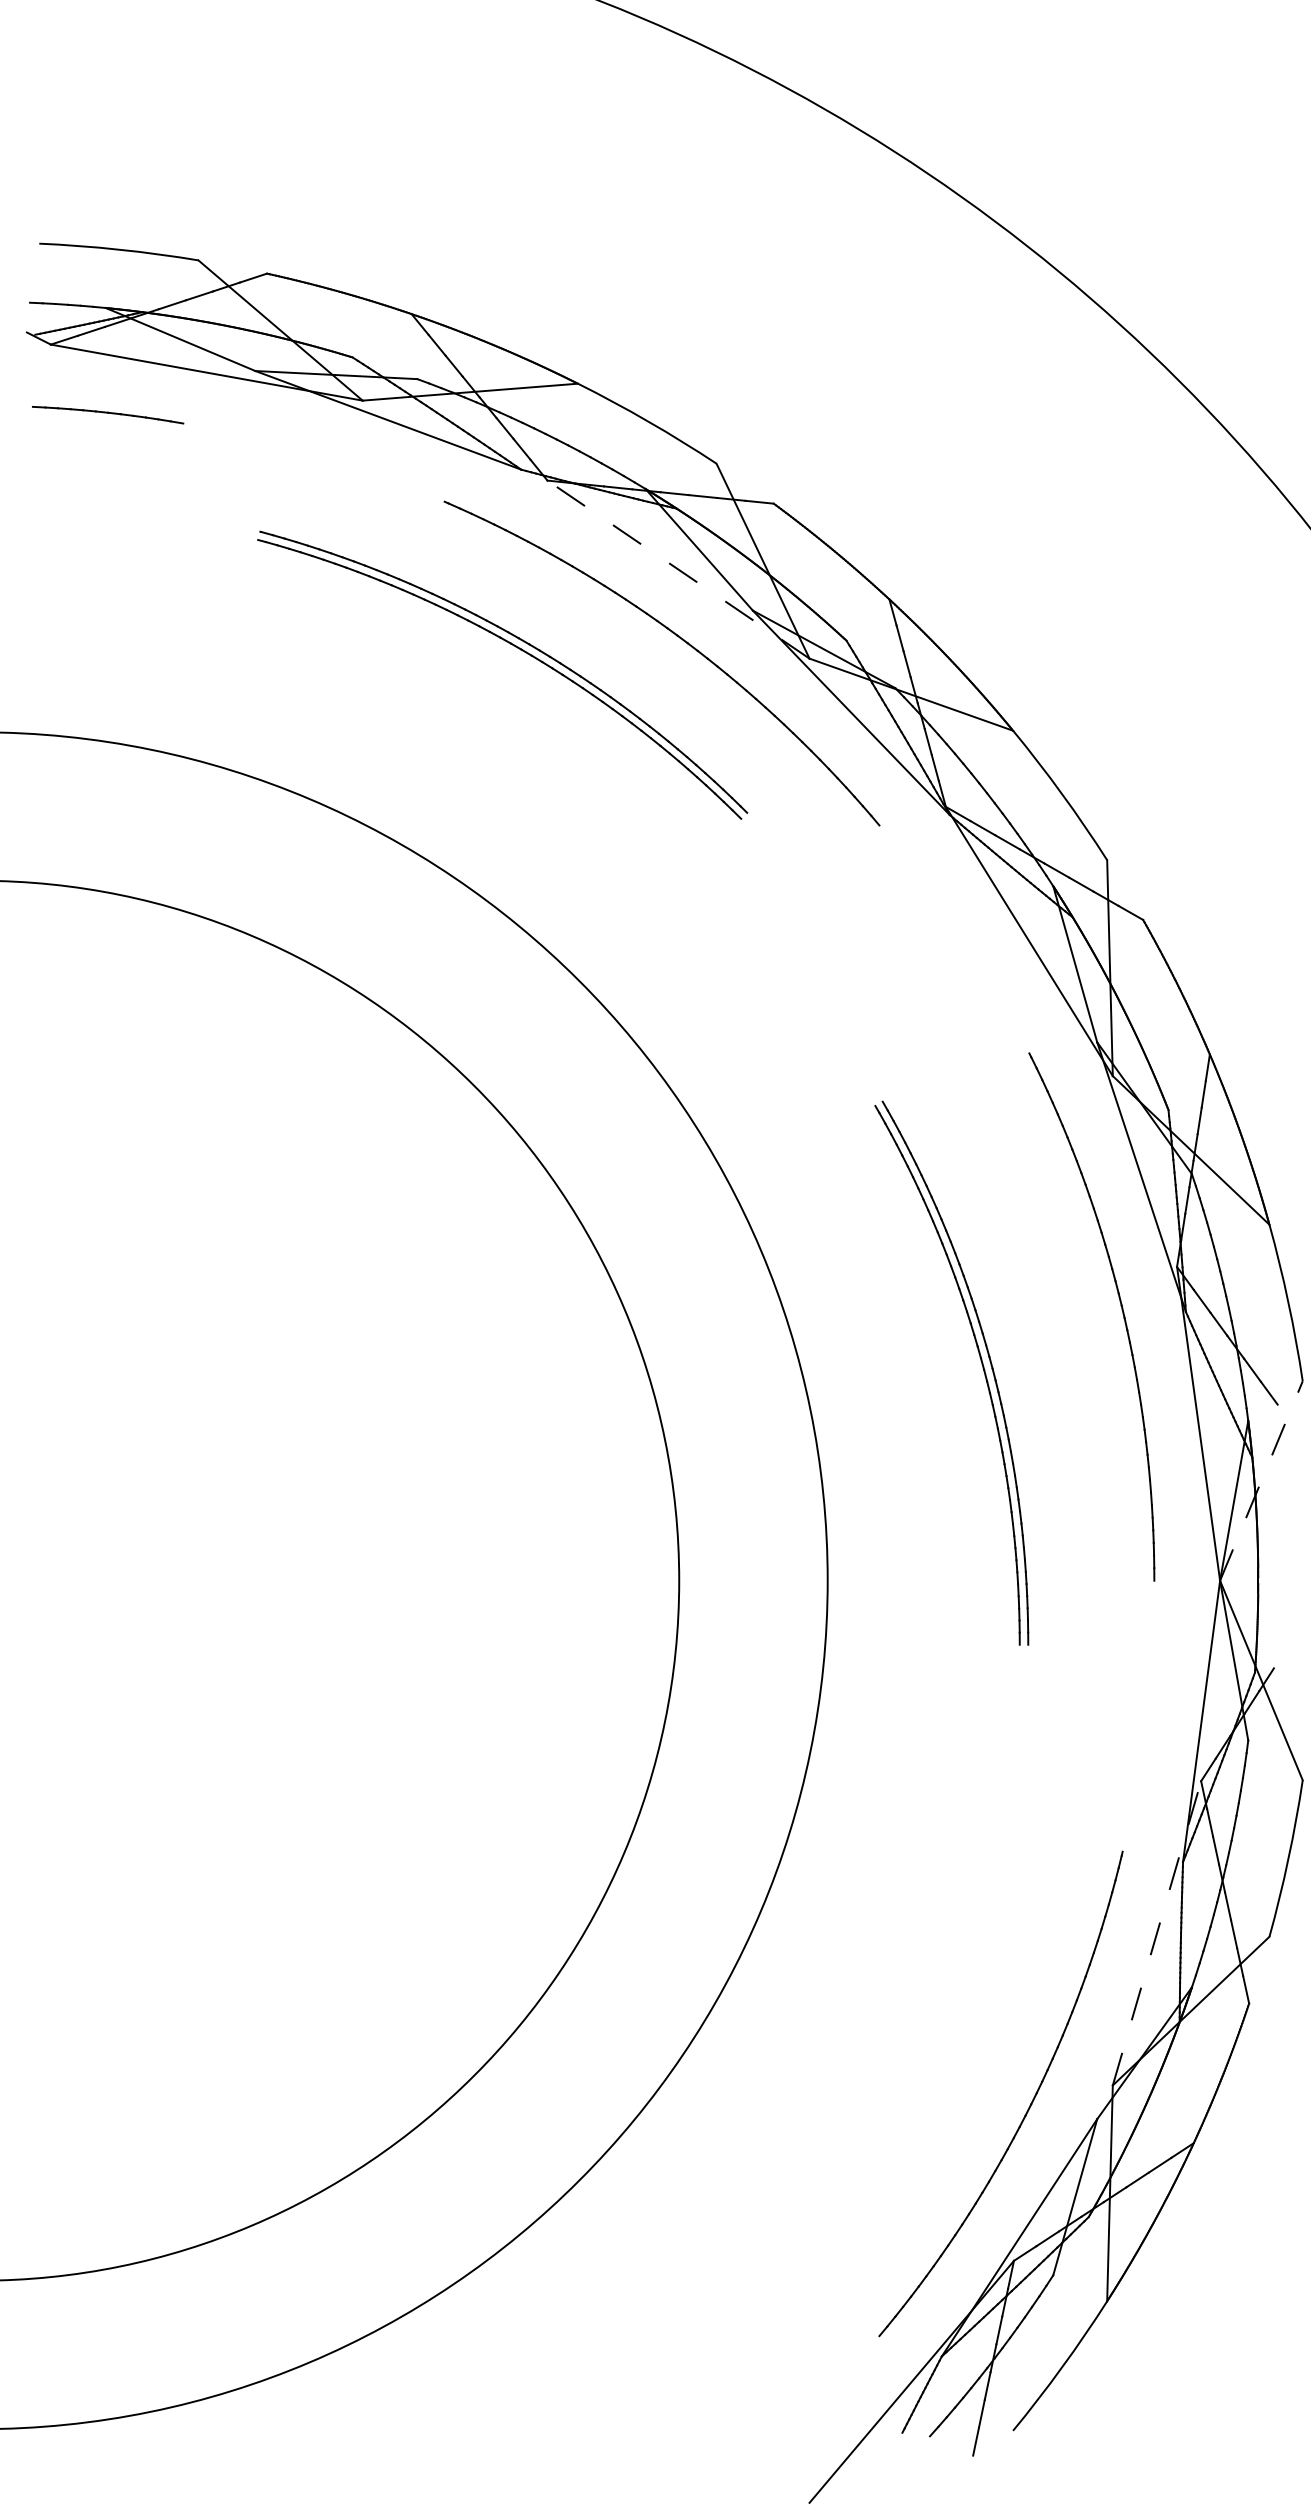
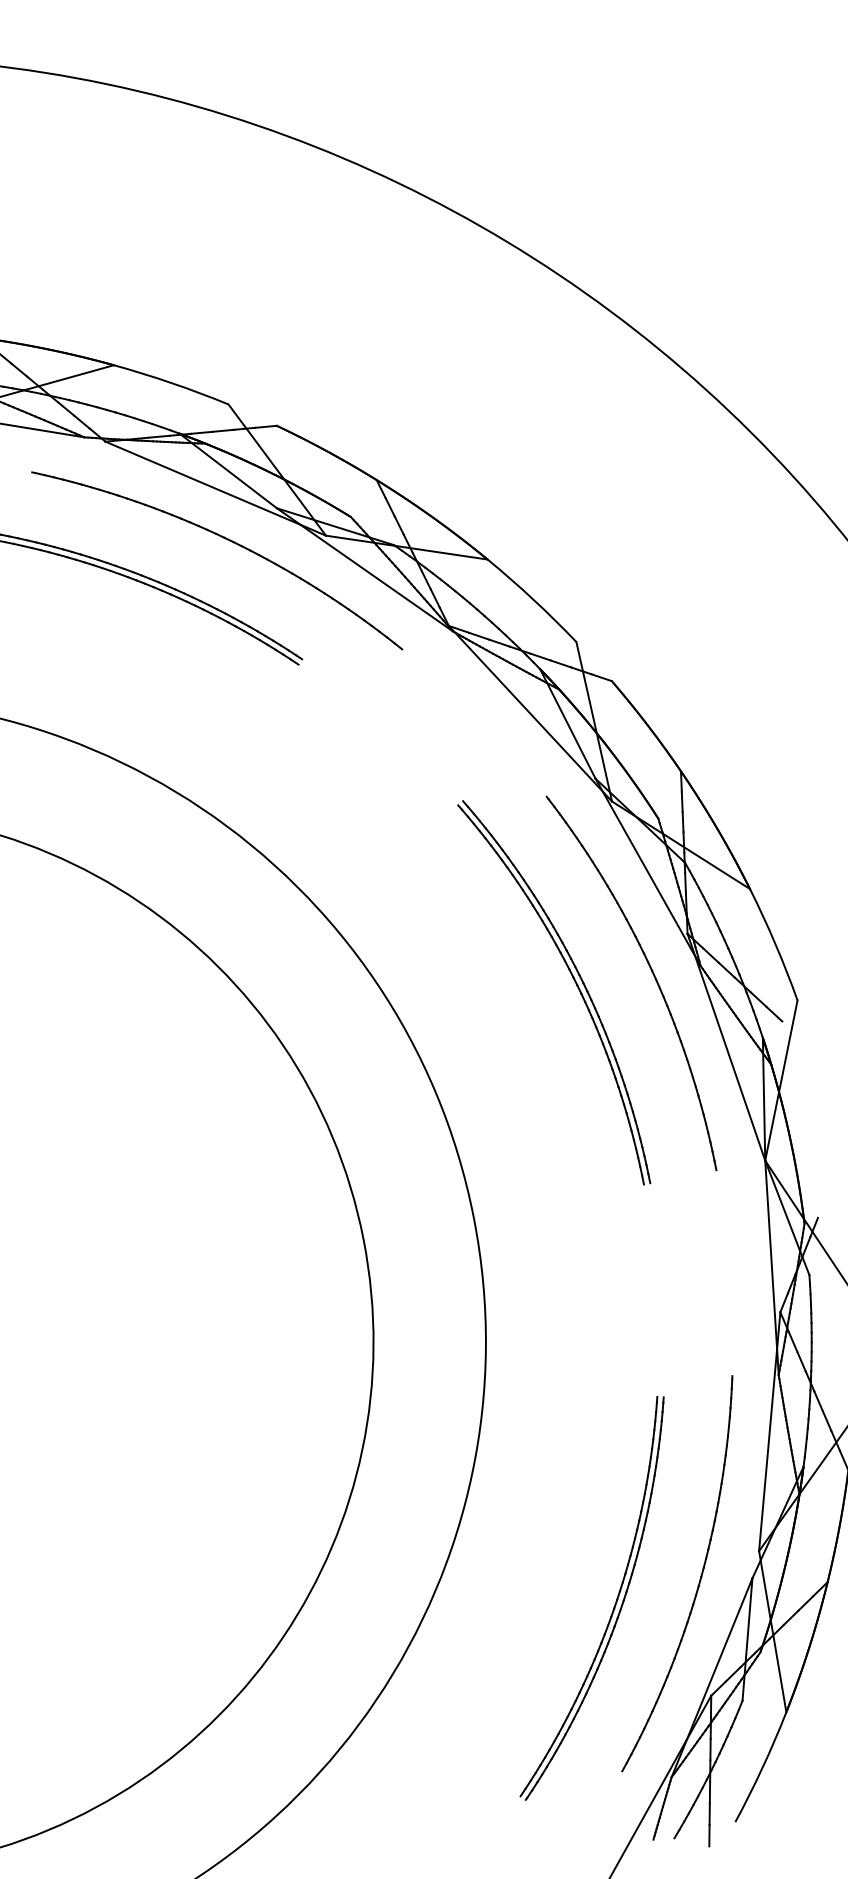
line: (678, 569) -> (215, 488), dashed -> solid
part: (981, 1364) -> (574, 981), moved
line: (1261, 1481) -> (781, 1080), dashed -> solid
line: (1157, 1932) -> (770, 1431), dashed -> solid
part: (911, 2118) -> (614, 1604), added

